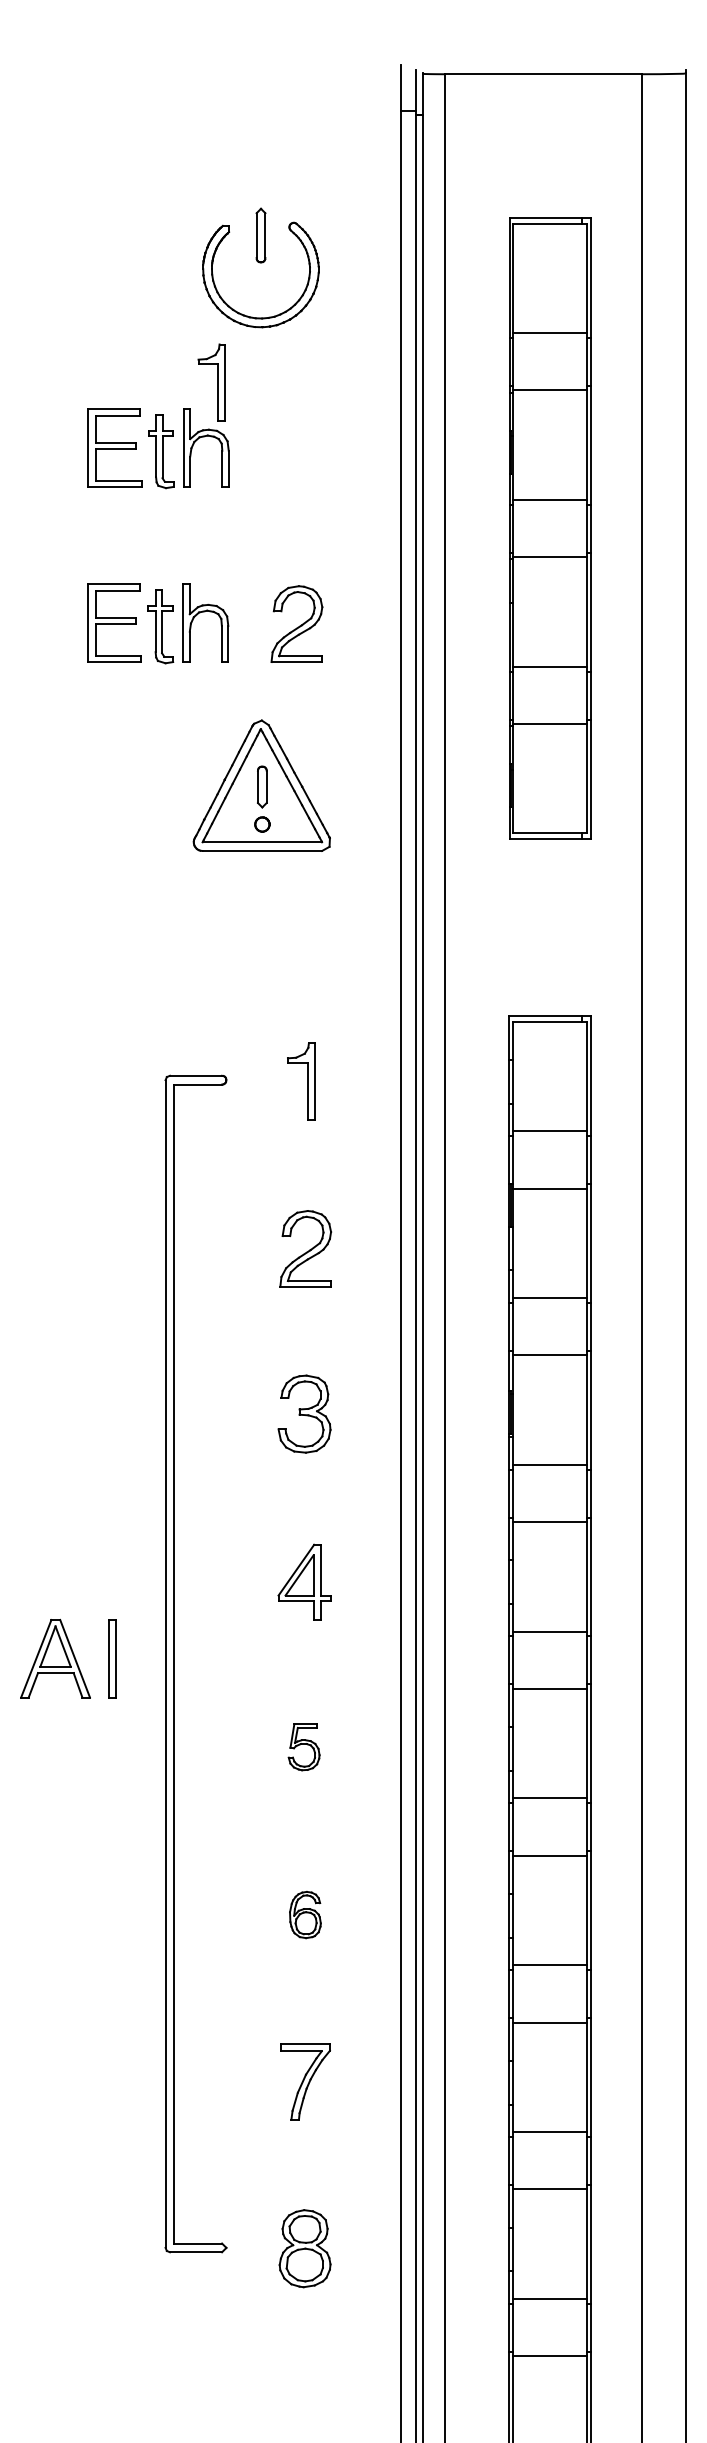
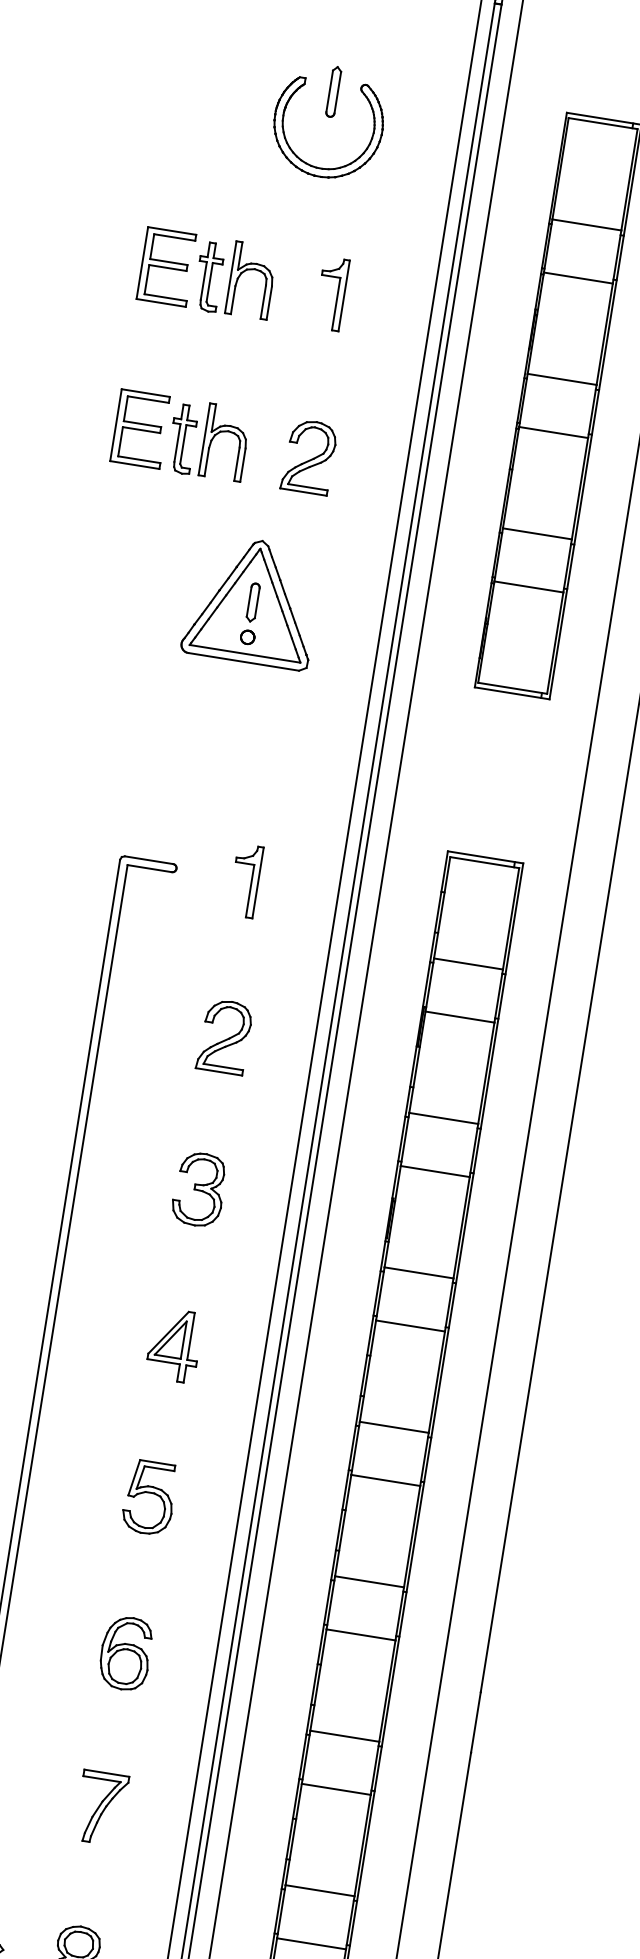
part: (211, 382) -> (331, 293), moved
part: (303, 1747) -> (148, 1498), size x1.67
part: (305, 1914) -> (125, 1652), size x1.67

